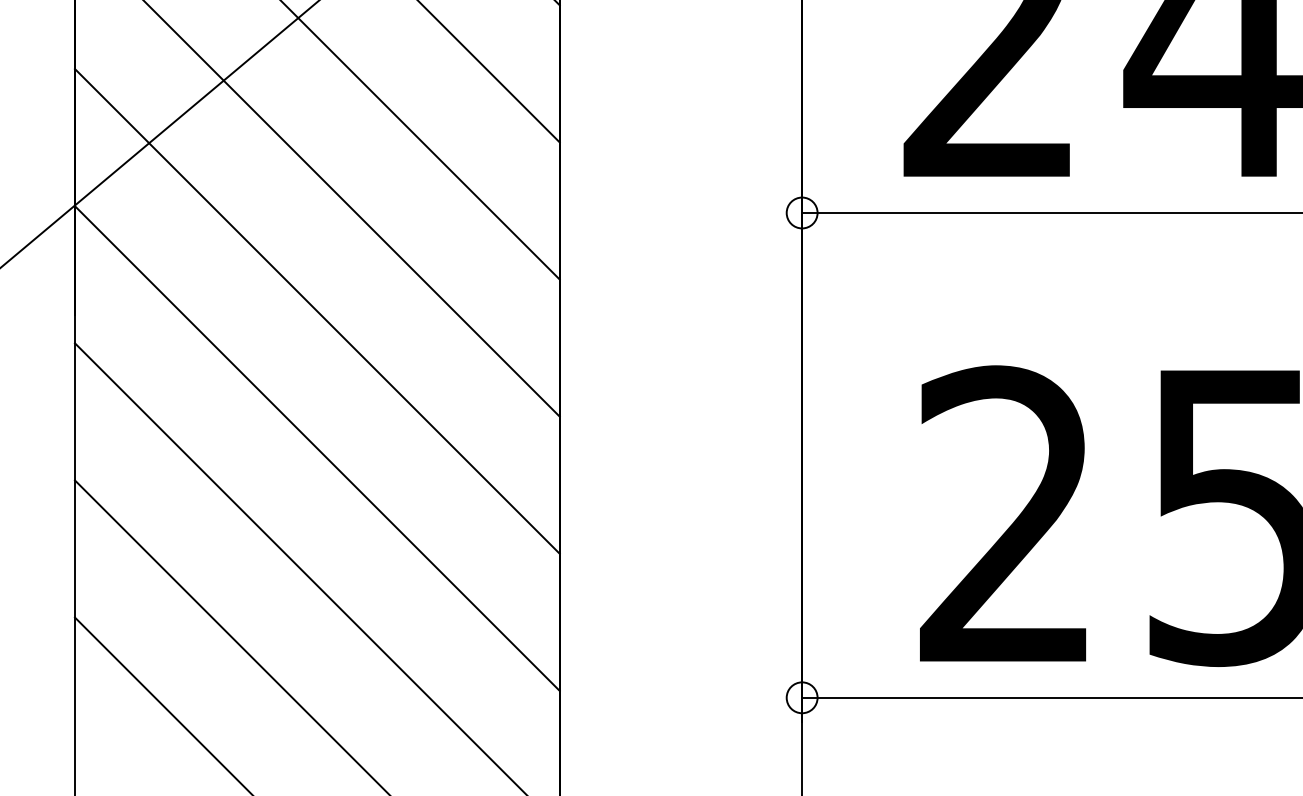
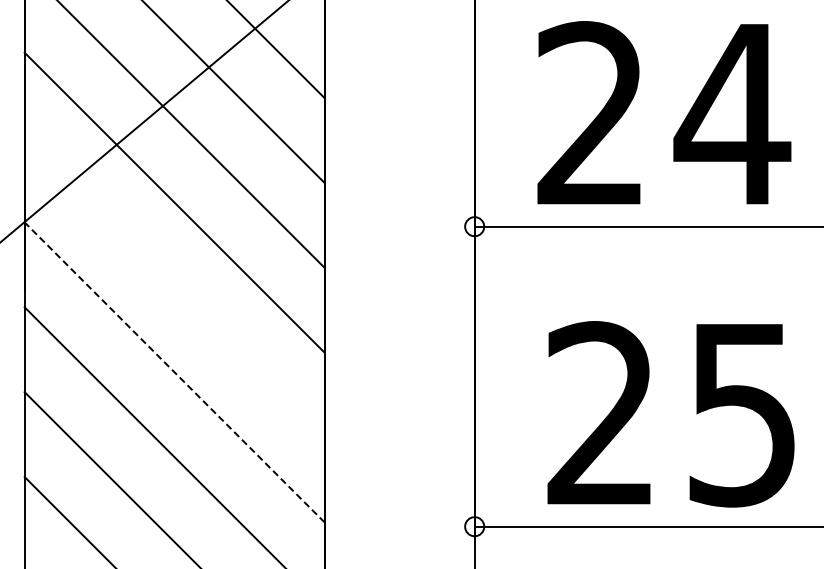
line: (317, 311) -> (174, 287), removed
line: (317, 448) -> (174, 372), solid -> dashed

